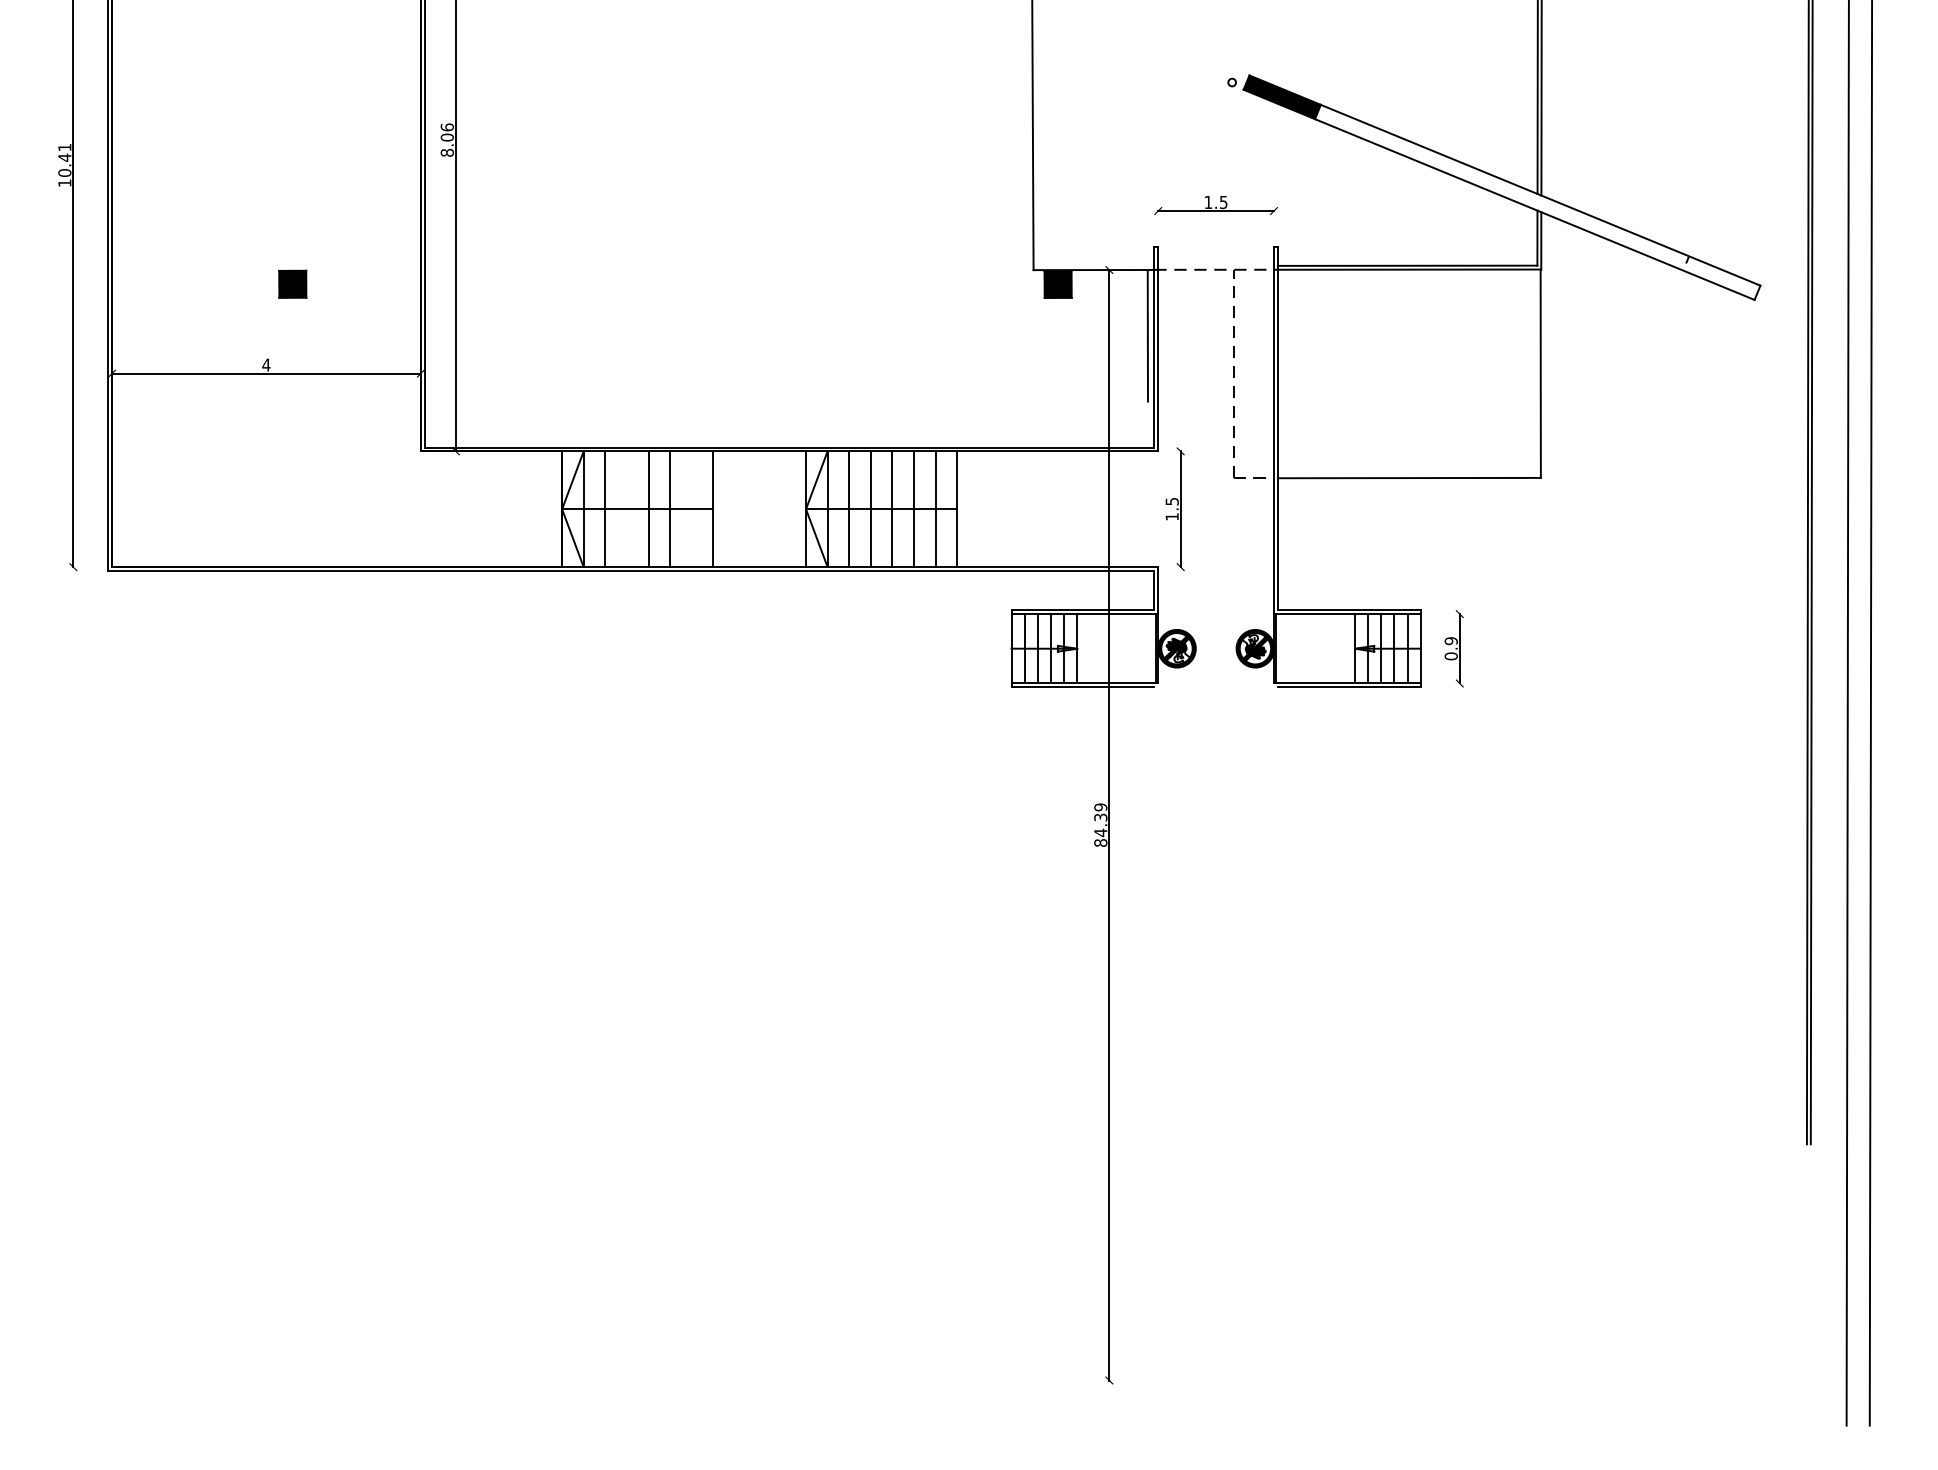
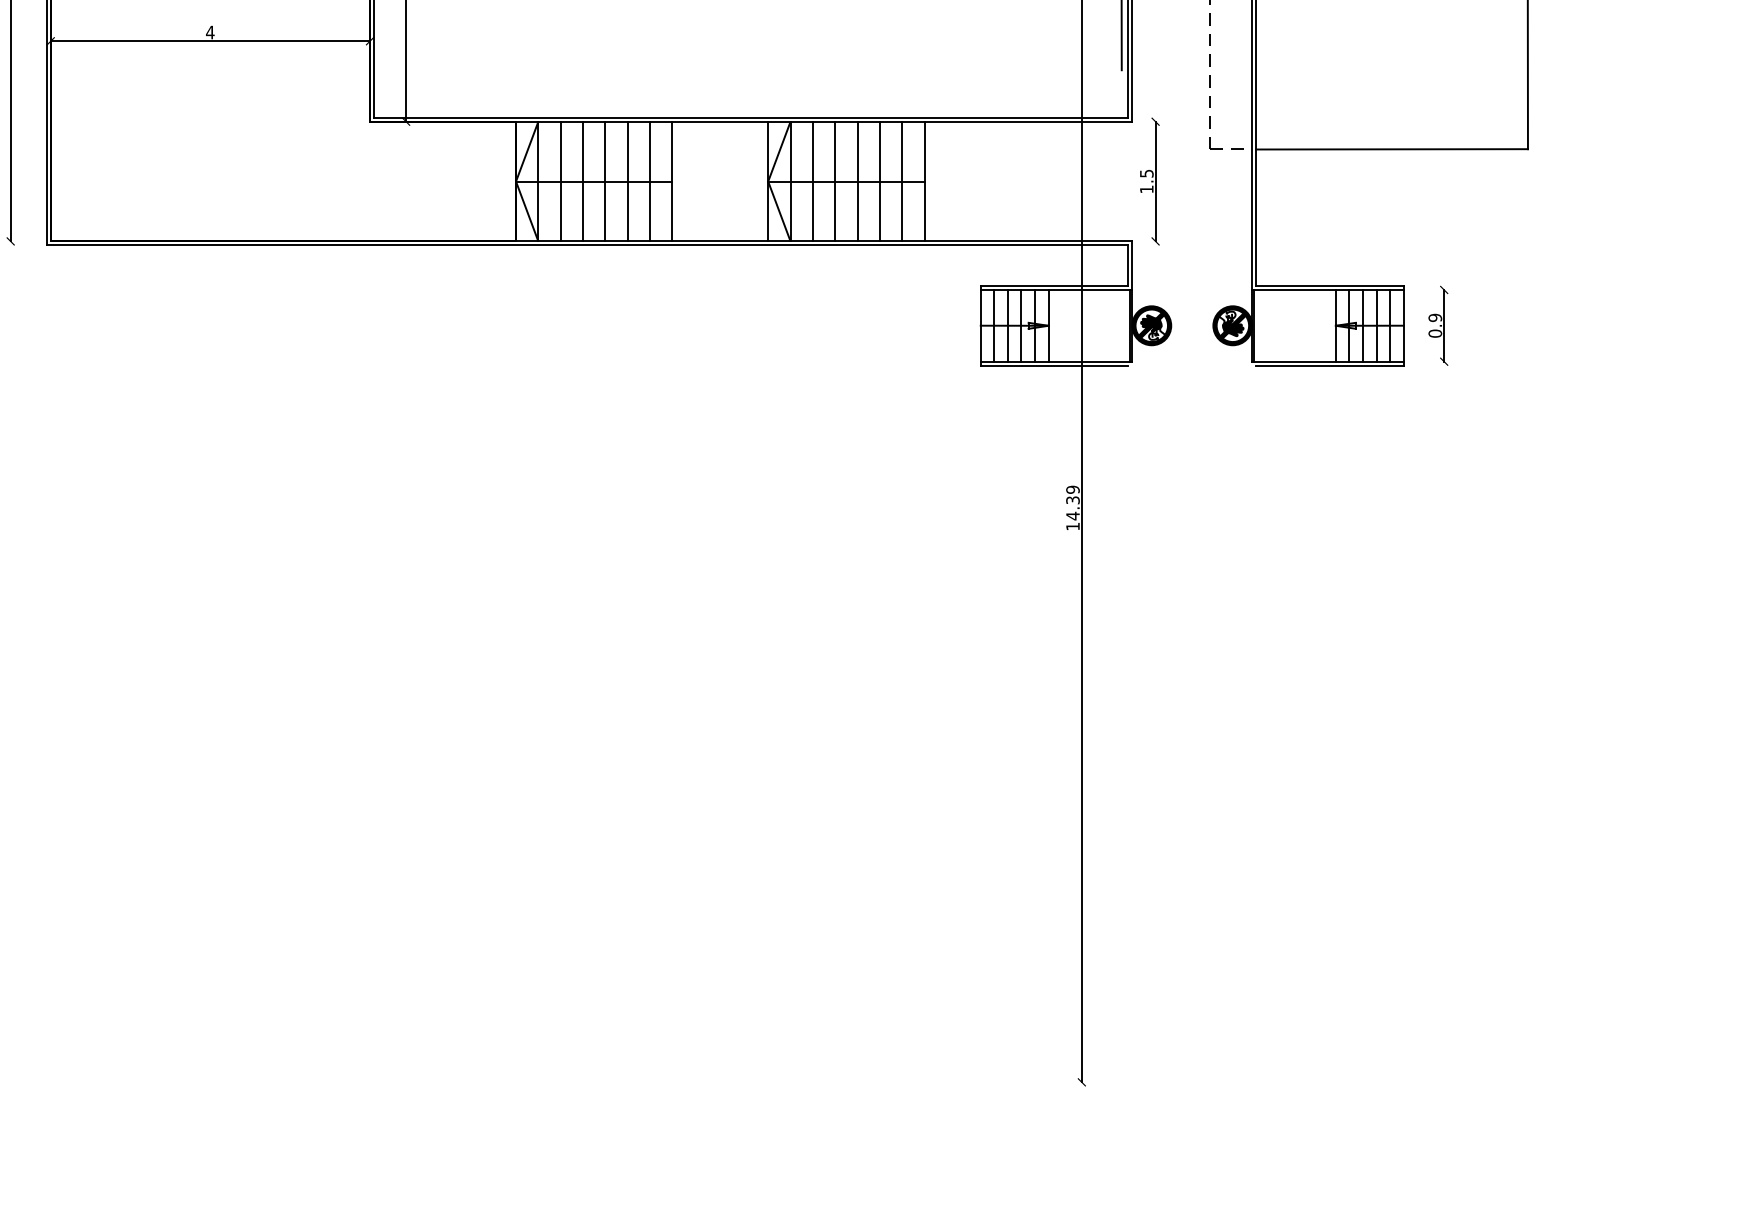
line: (626, 509) -> (582, 181), added
line: (691, 509) -> (649, 181), added
text: (1100, 842) -> (1072, 526), 84.39 -> 14.39

